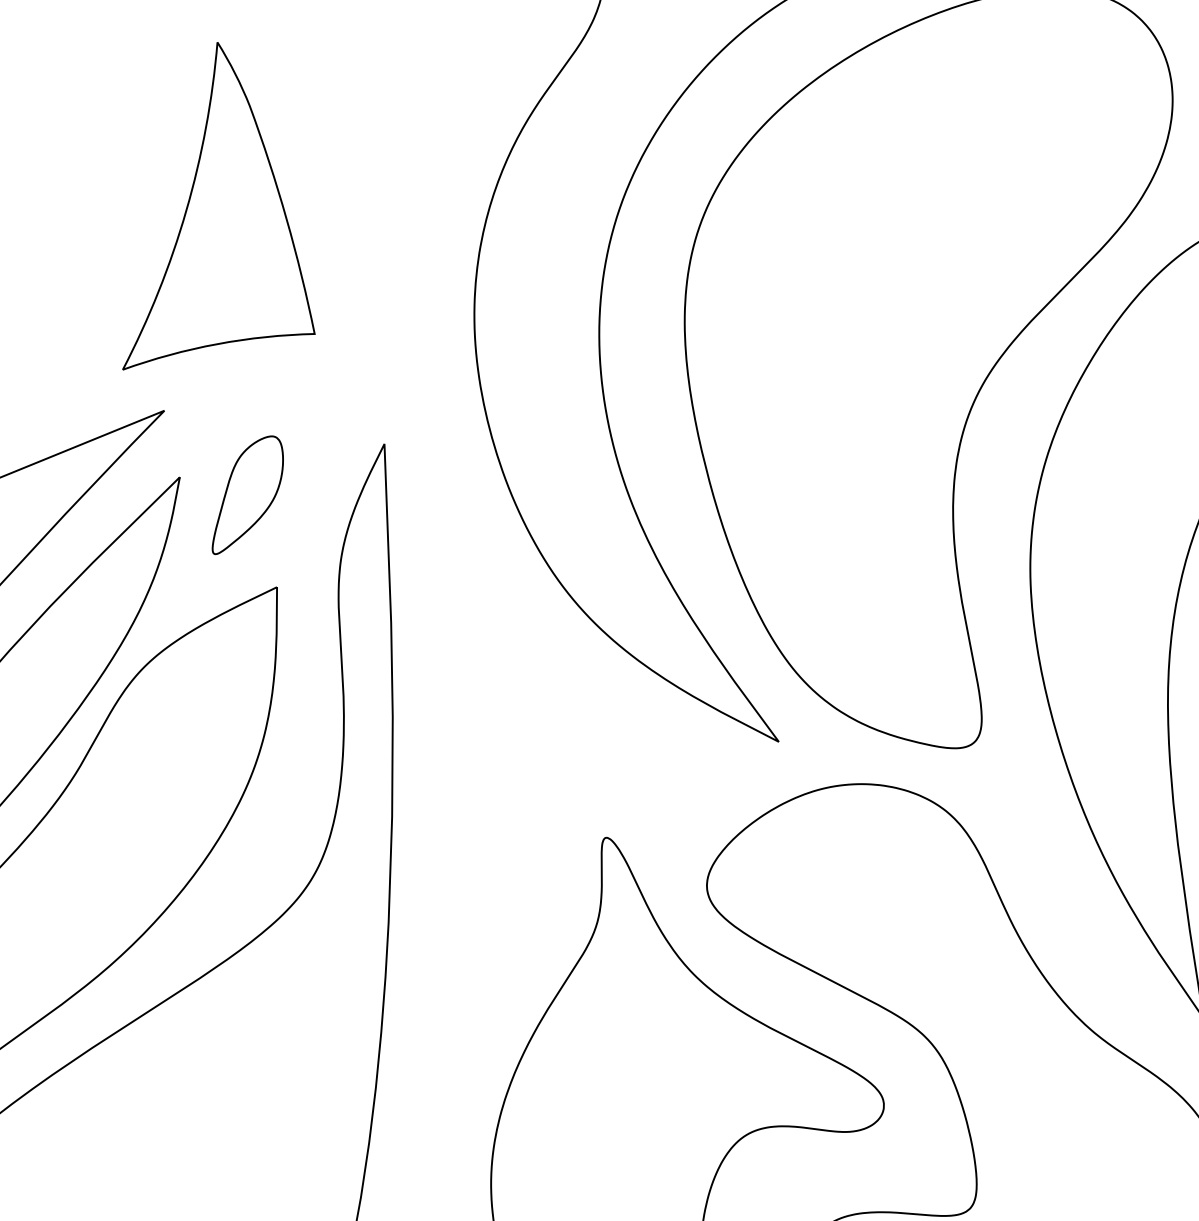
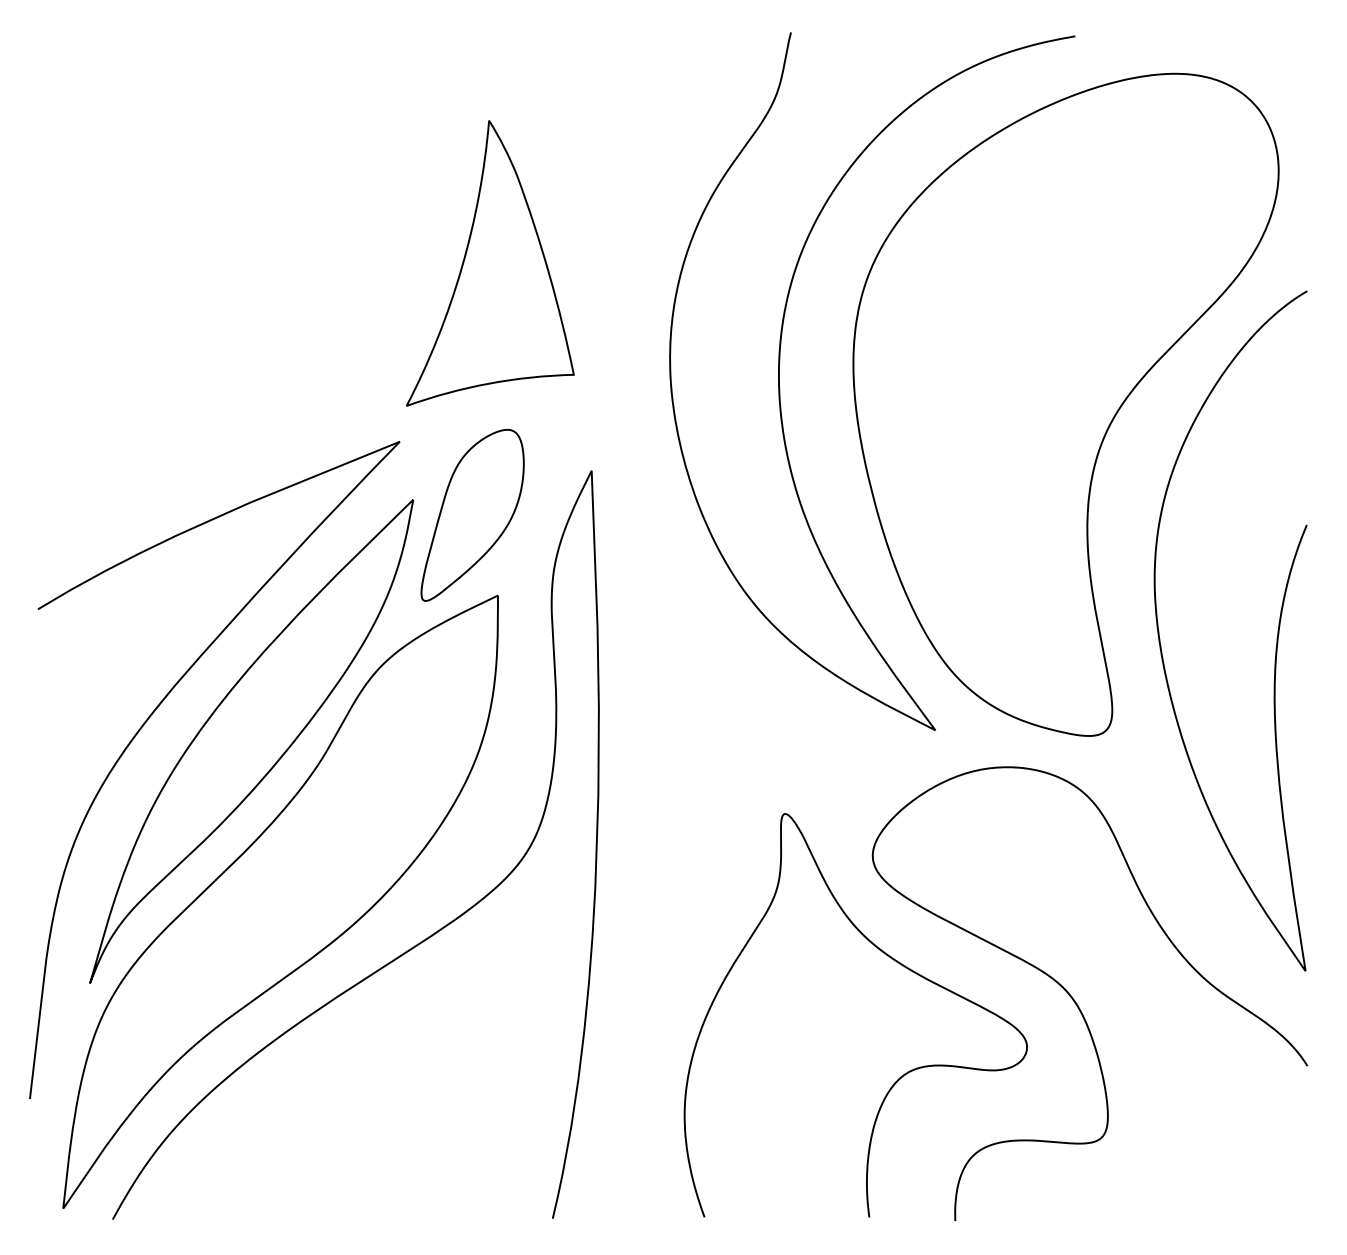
part: (219, 206) -> (490, 263), moved
part: (247, 495) -> (472, 515), size x1.67

